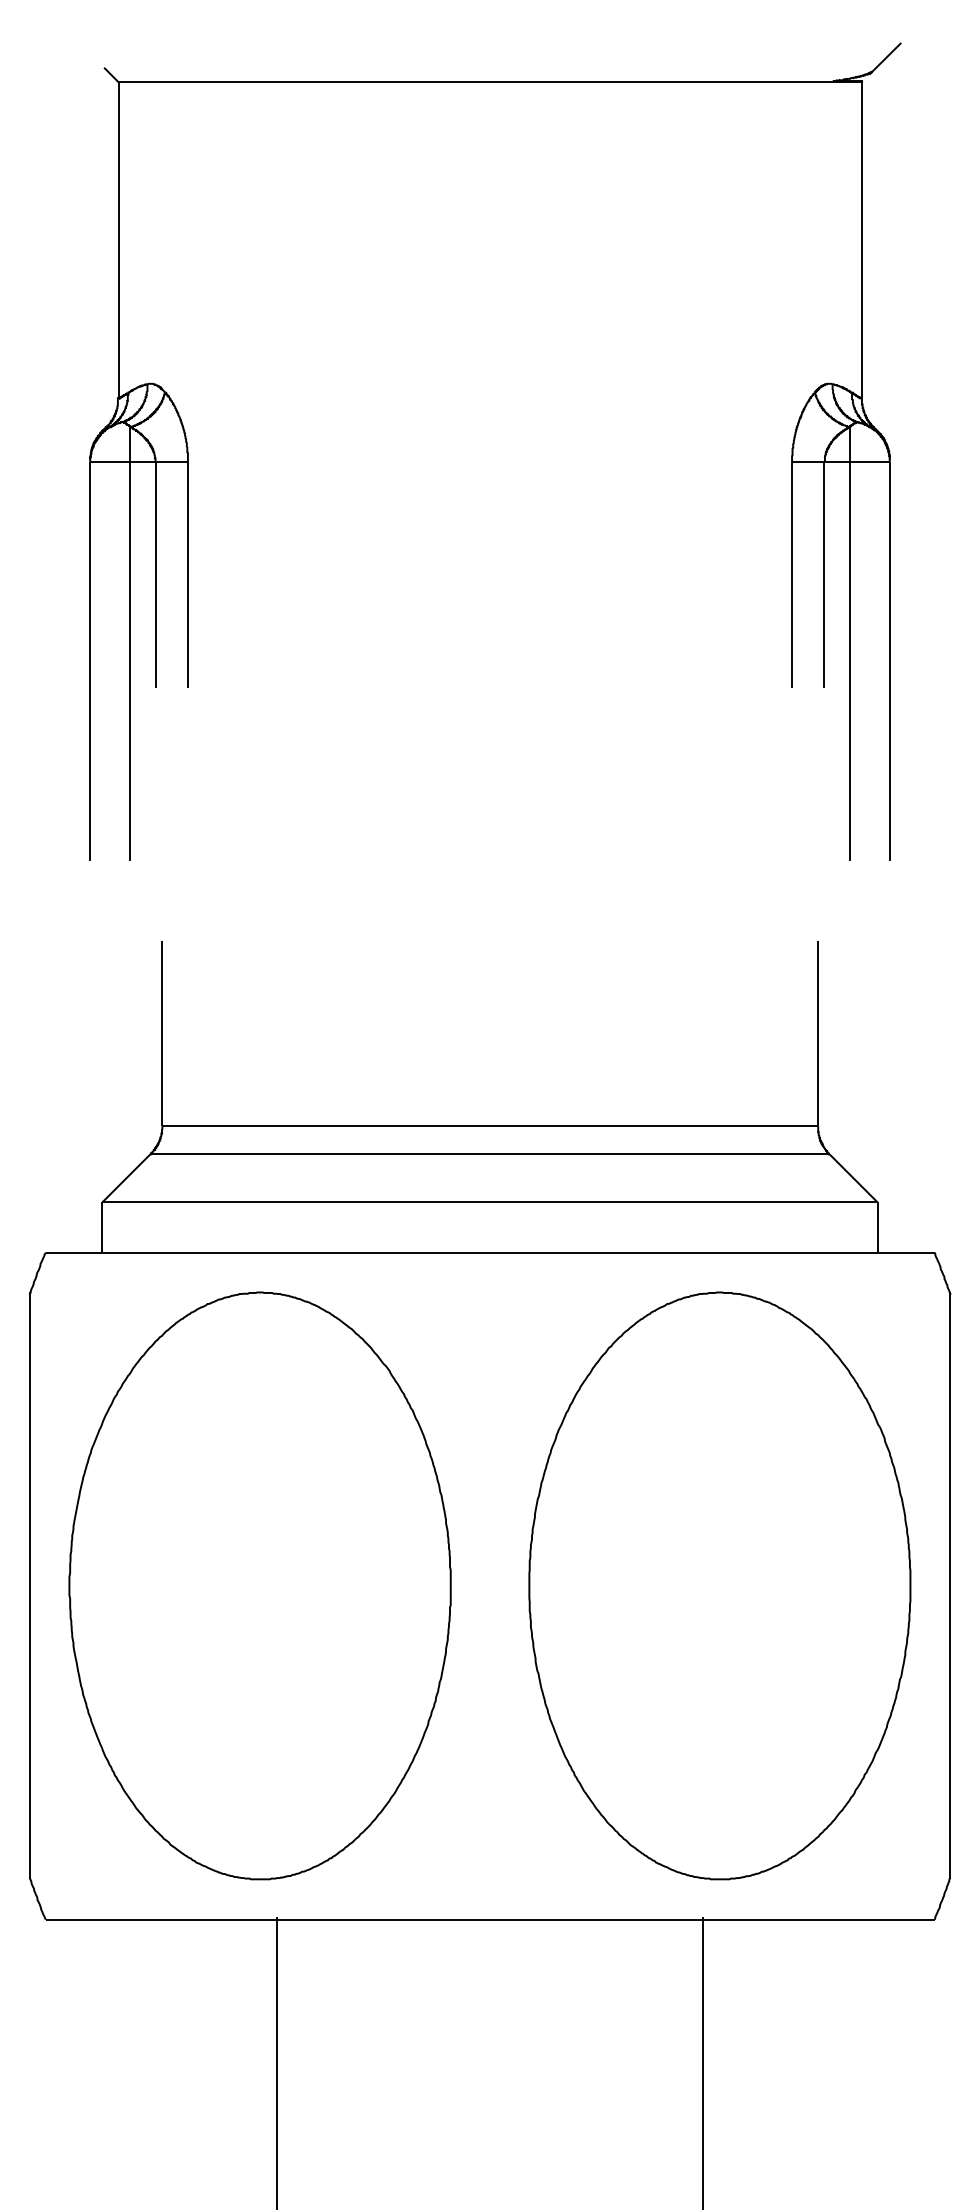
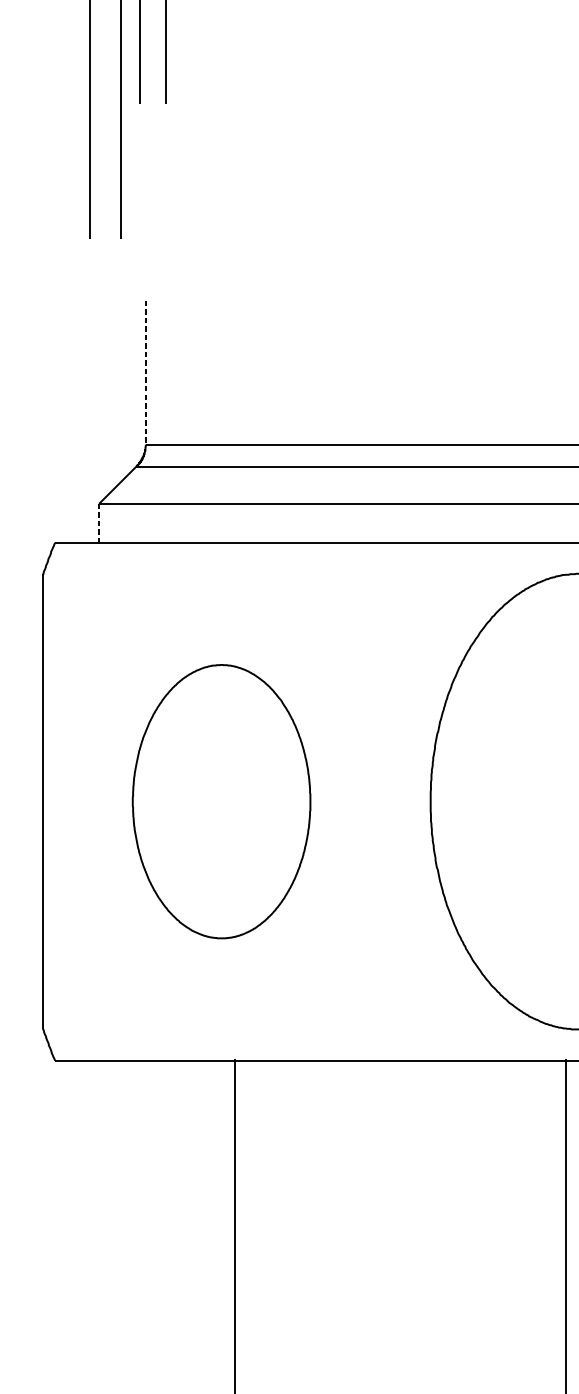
line: (162, 1033) -> (145, 372), solid -> dashed
line: (102, 1228) -> (99, 524), solid -> dashed
part: (259, 1585) -> (221, 801), size x0.6

